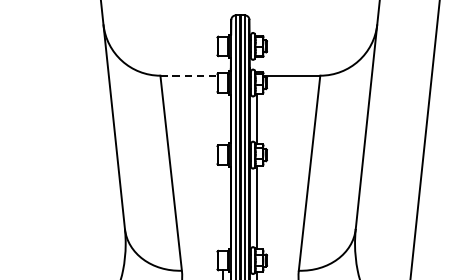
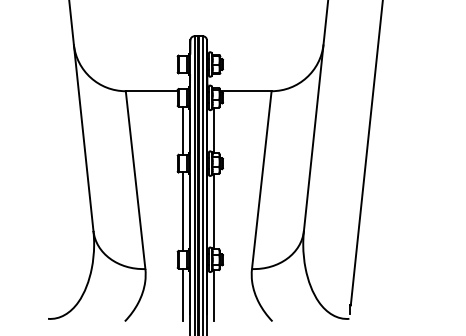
line: (189, 76) -> (152, 91), dashed -> solid
line: (223, 118) -> (183, 130), added
line: (223, 207) -> (183, 211), added

